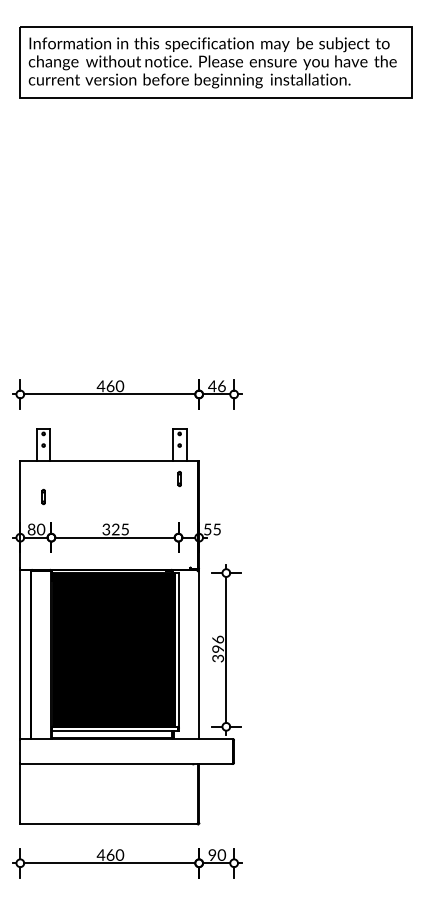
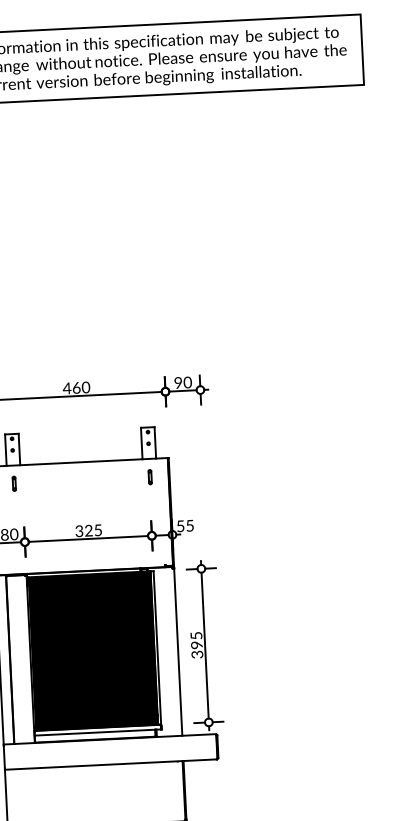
text: (217, 386) -> (183, 382), 46 -> 90
part: (43, 497) -> (14, 484), moved
text: (217, 639) -> (195, 635), 396 -> 395

